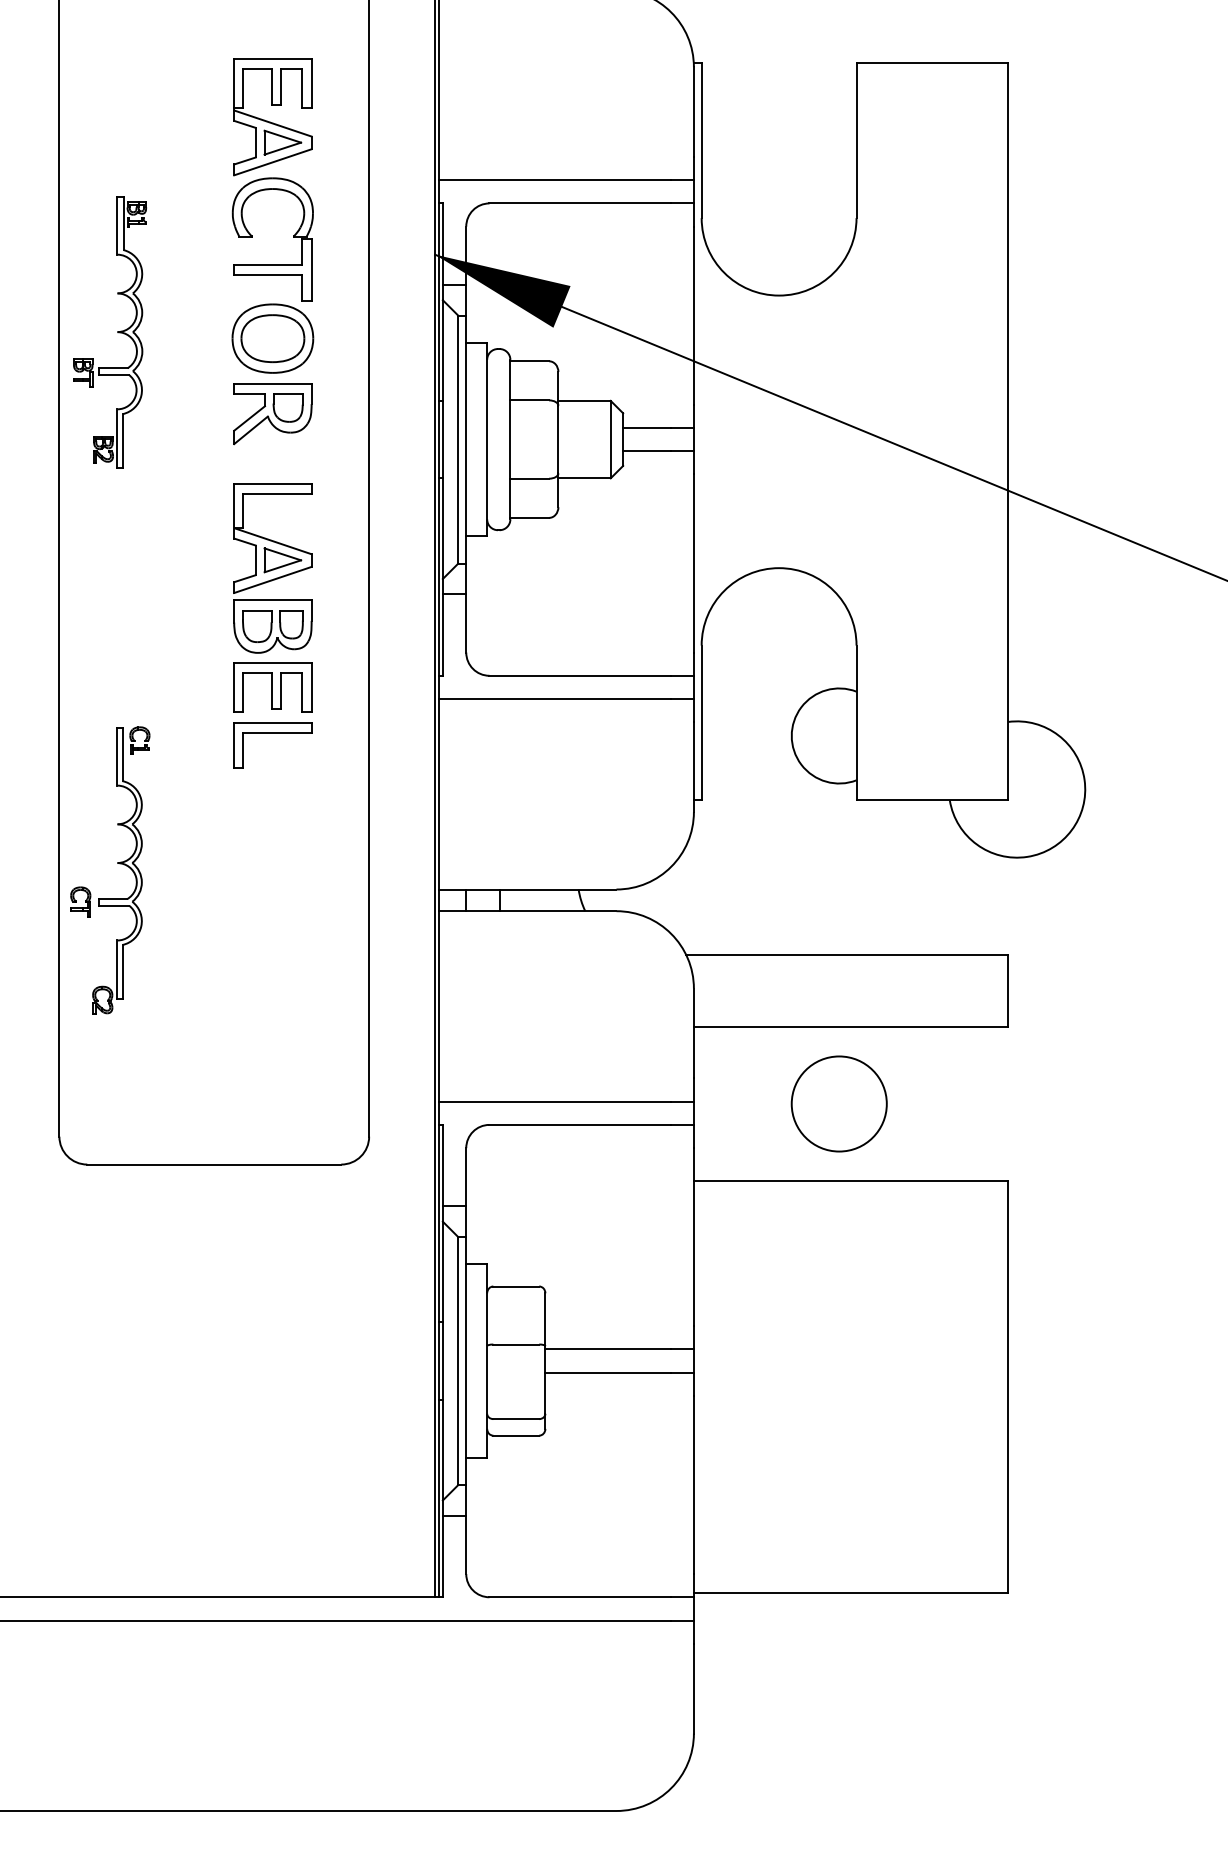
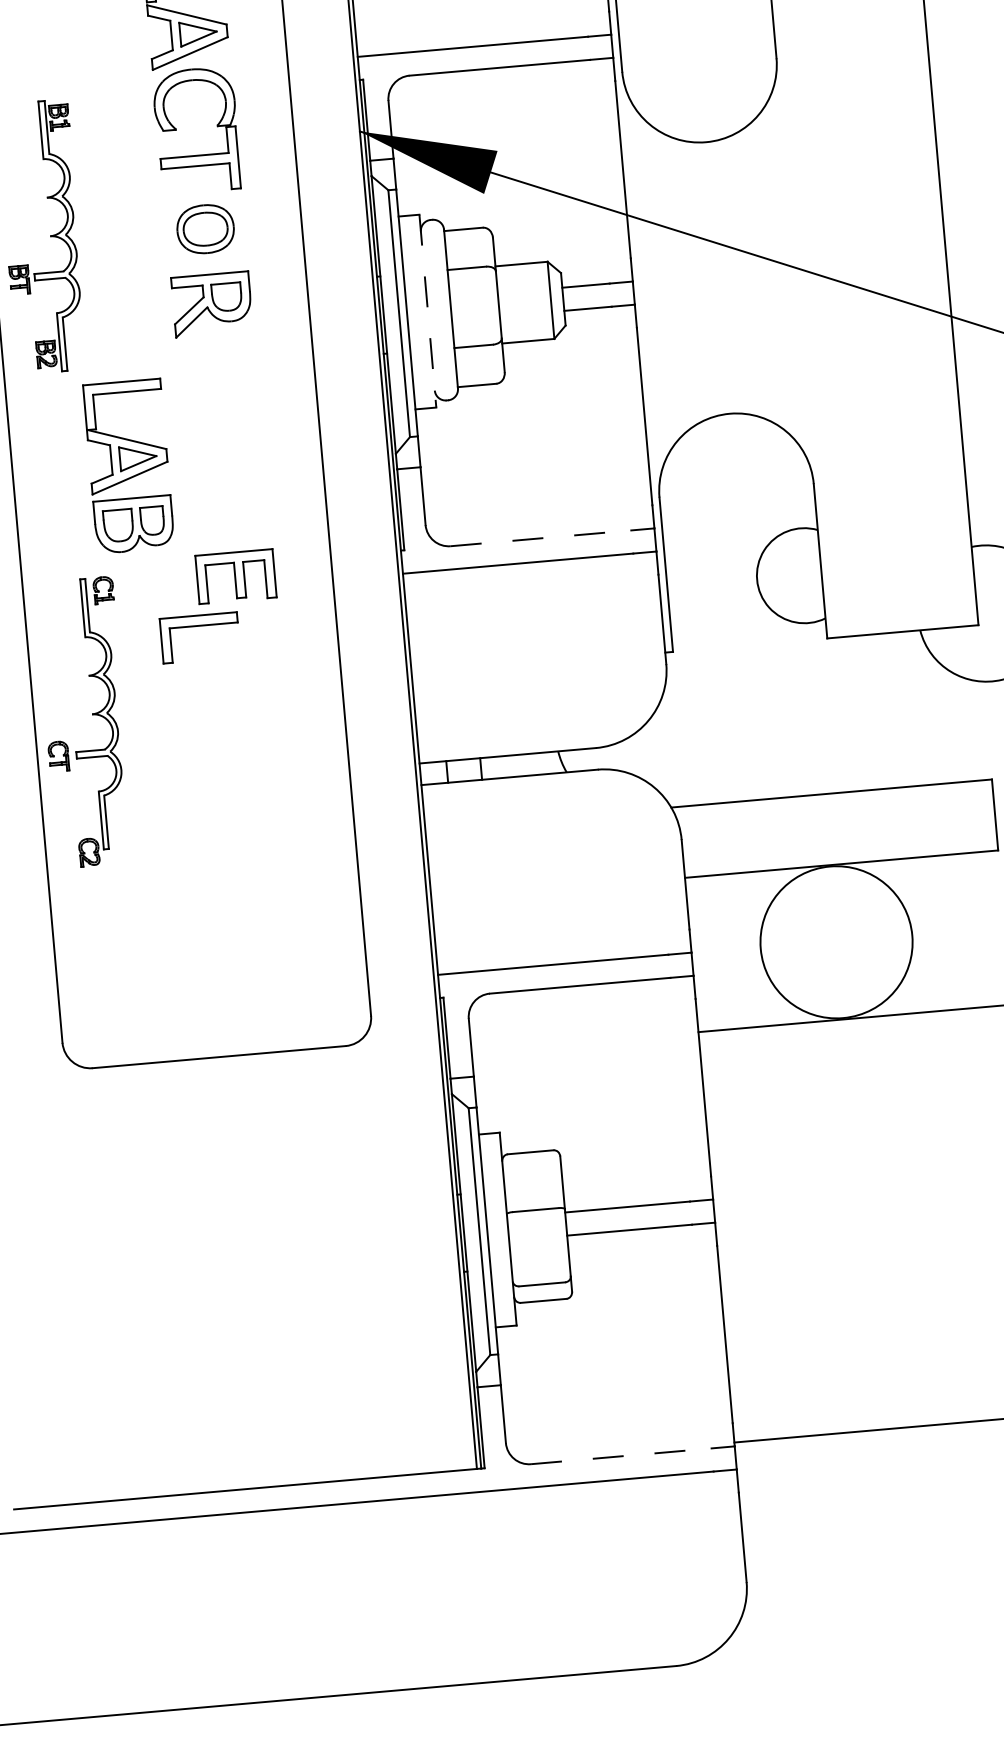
part: (272, 338) -> (205, 229), size x0.7
line: (487, 439) -> (428, 311), solid -> dashed
part: (272, 568) -> (128, 466), moved
line: (580, 675) -> (541, 538), solid -> dashed
part: (272, 733) -> (198, 626), moved
part: (117, 863) -> (92, 714), moved
circle: (838, 1103) -> (835, 941), size x1.6
line: (580, 1597) -> (621, 1456), solid -> dashed

